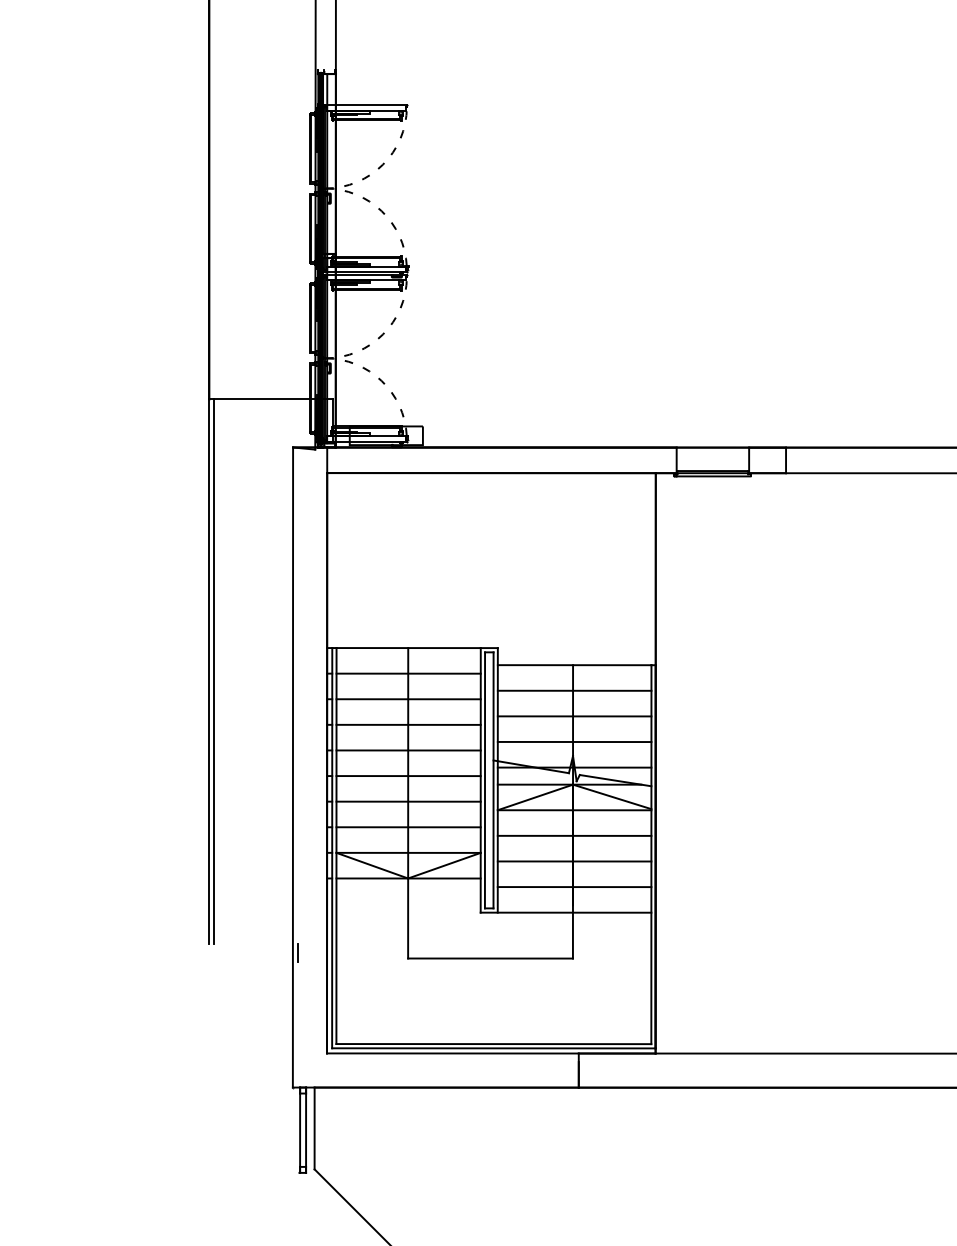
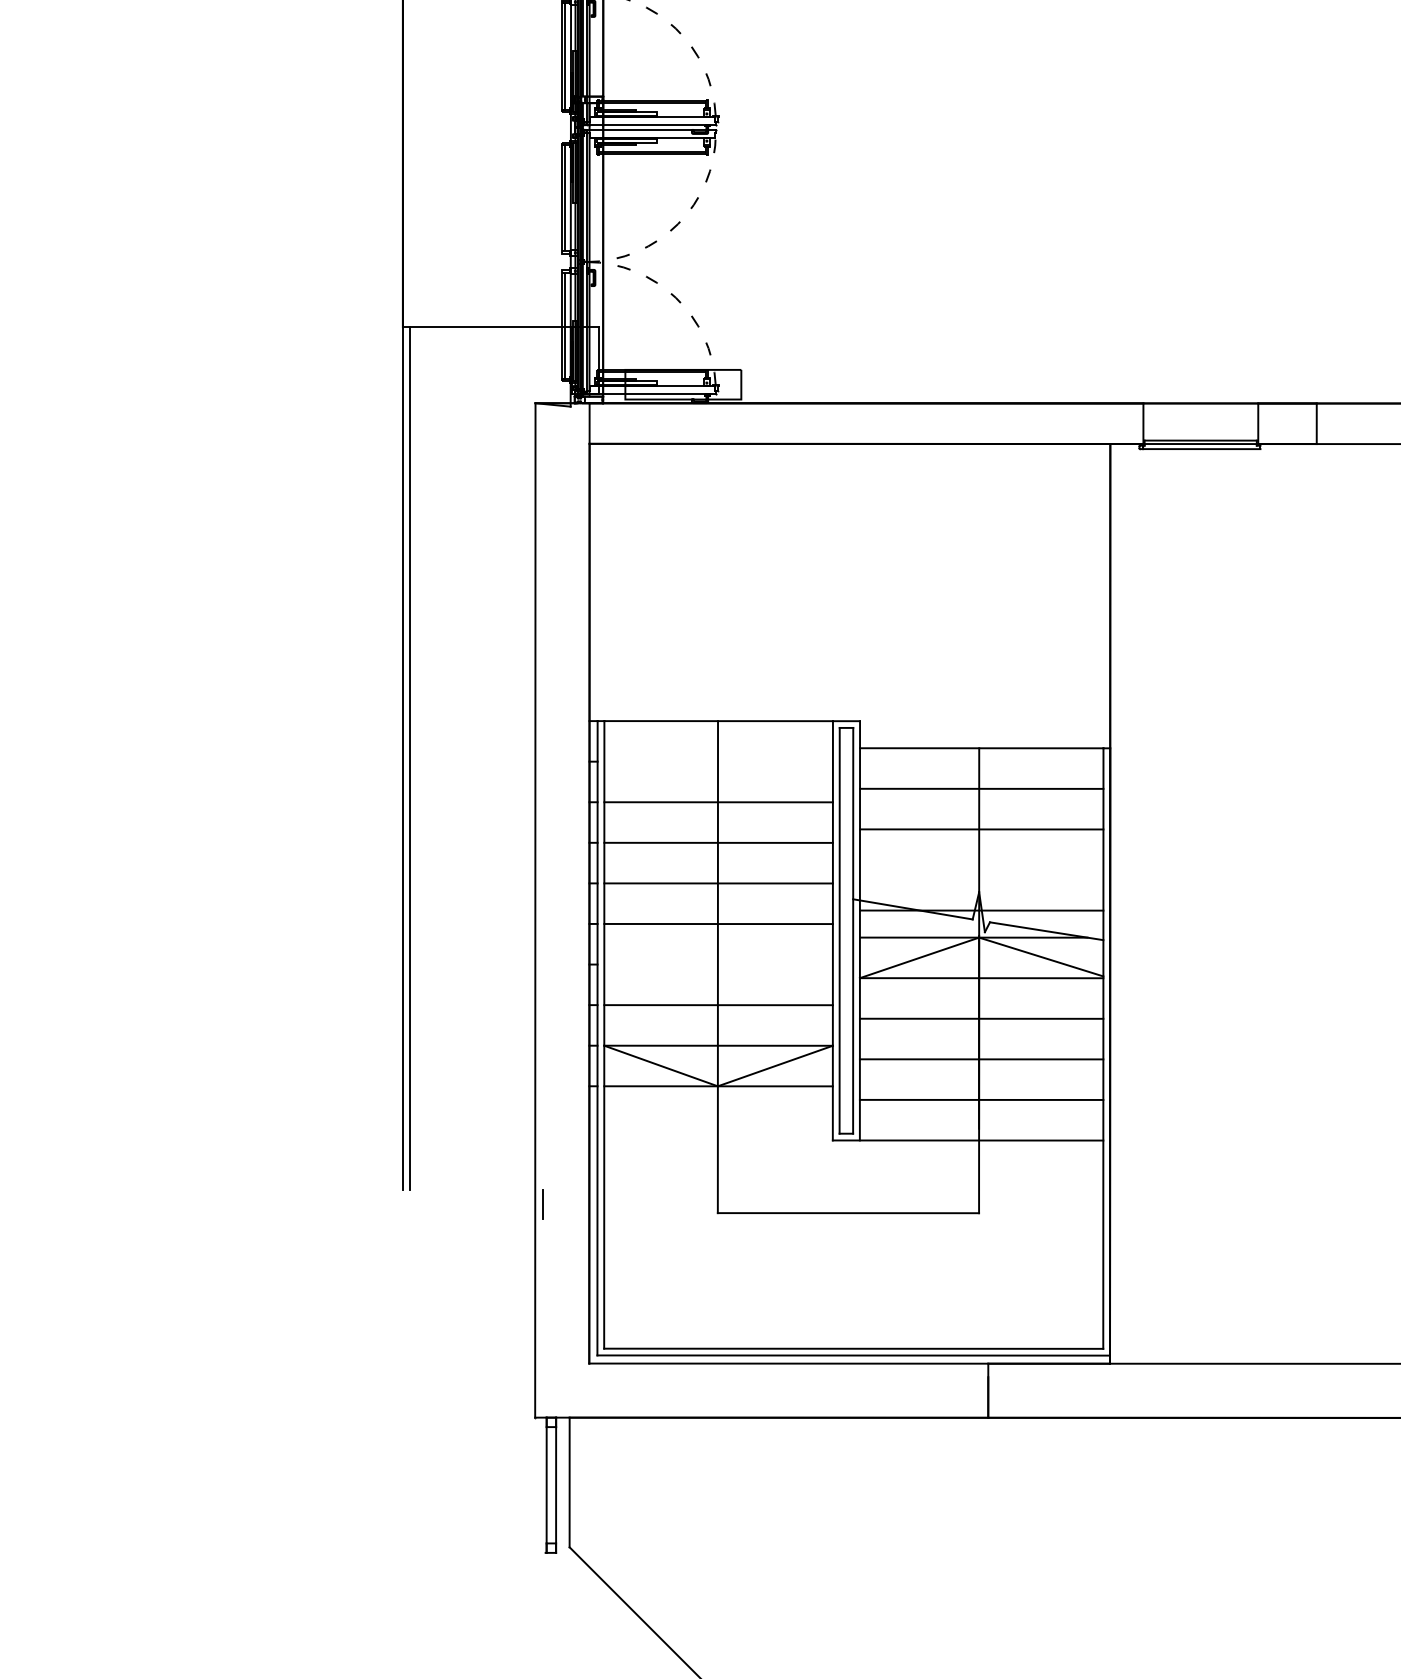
line: (408, 673) -> (718, 761), removed
line: (574, 741) -> (981, 869), removed
line: (408, 801) -> (718, 964), removed

